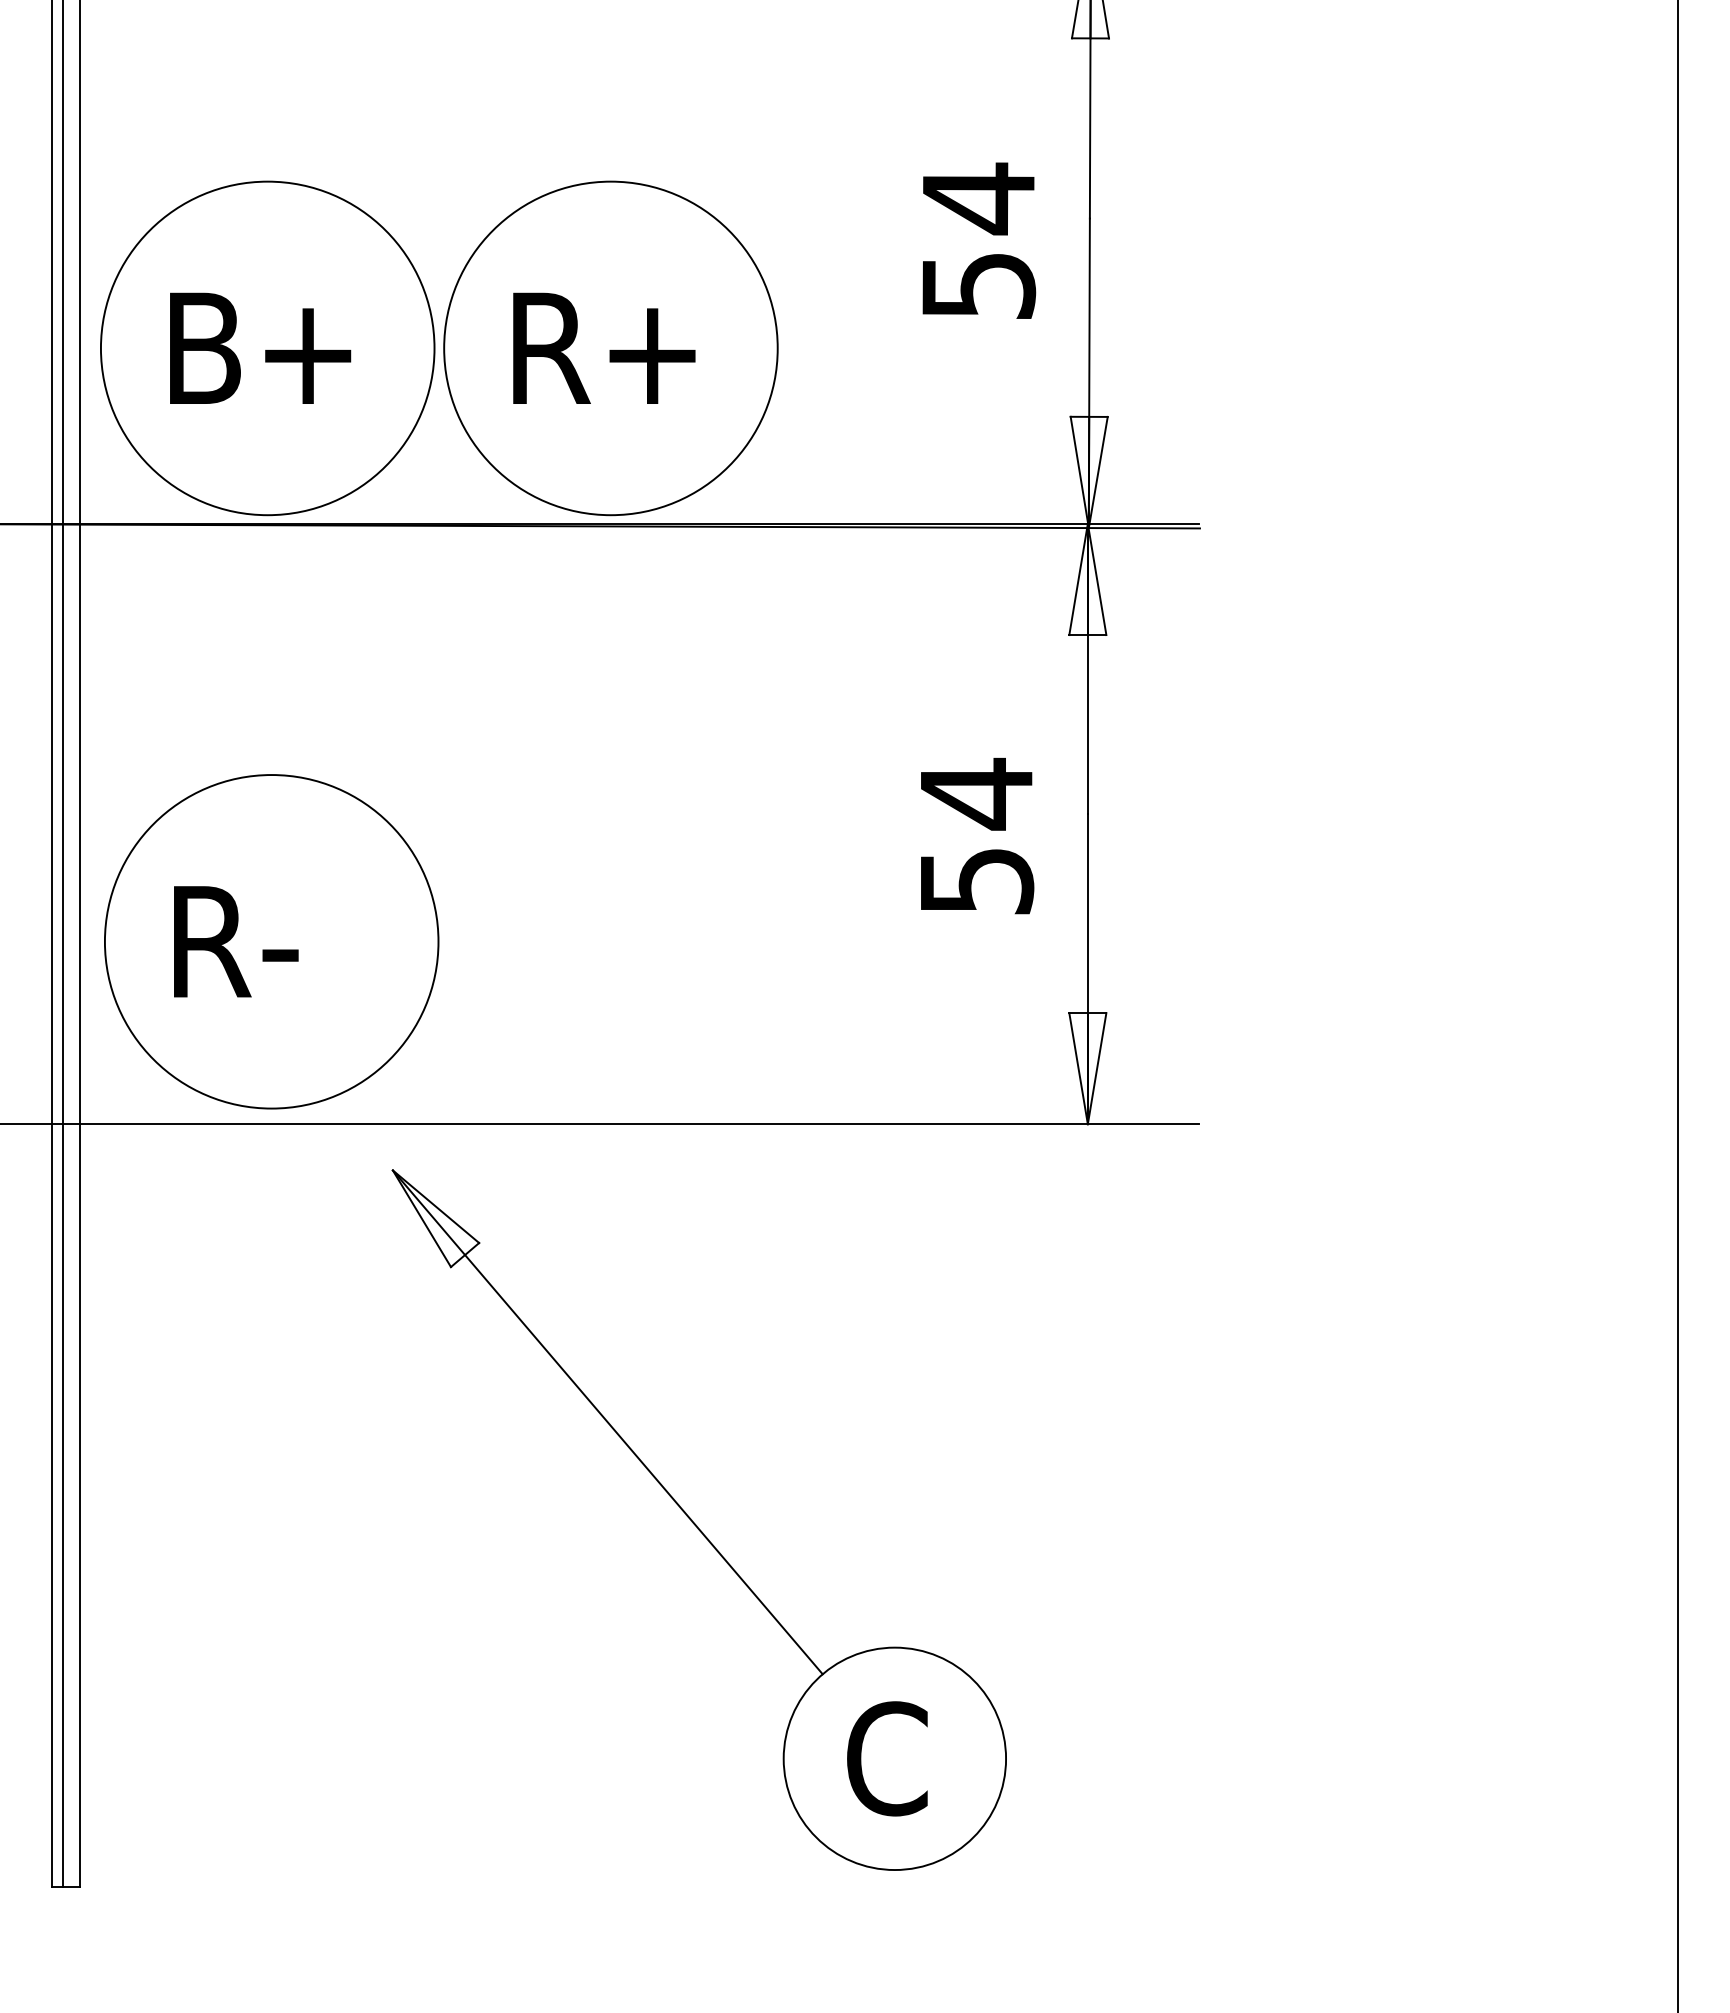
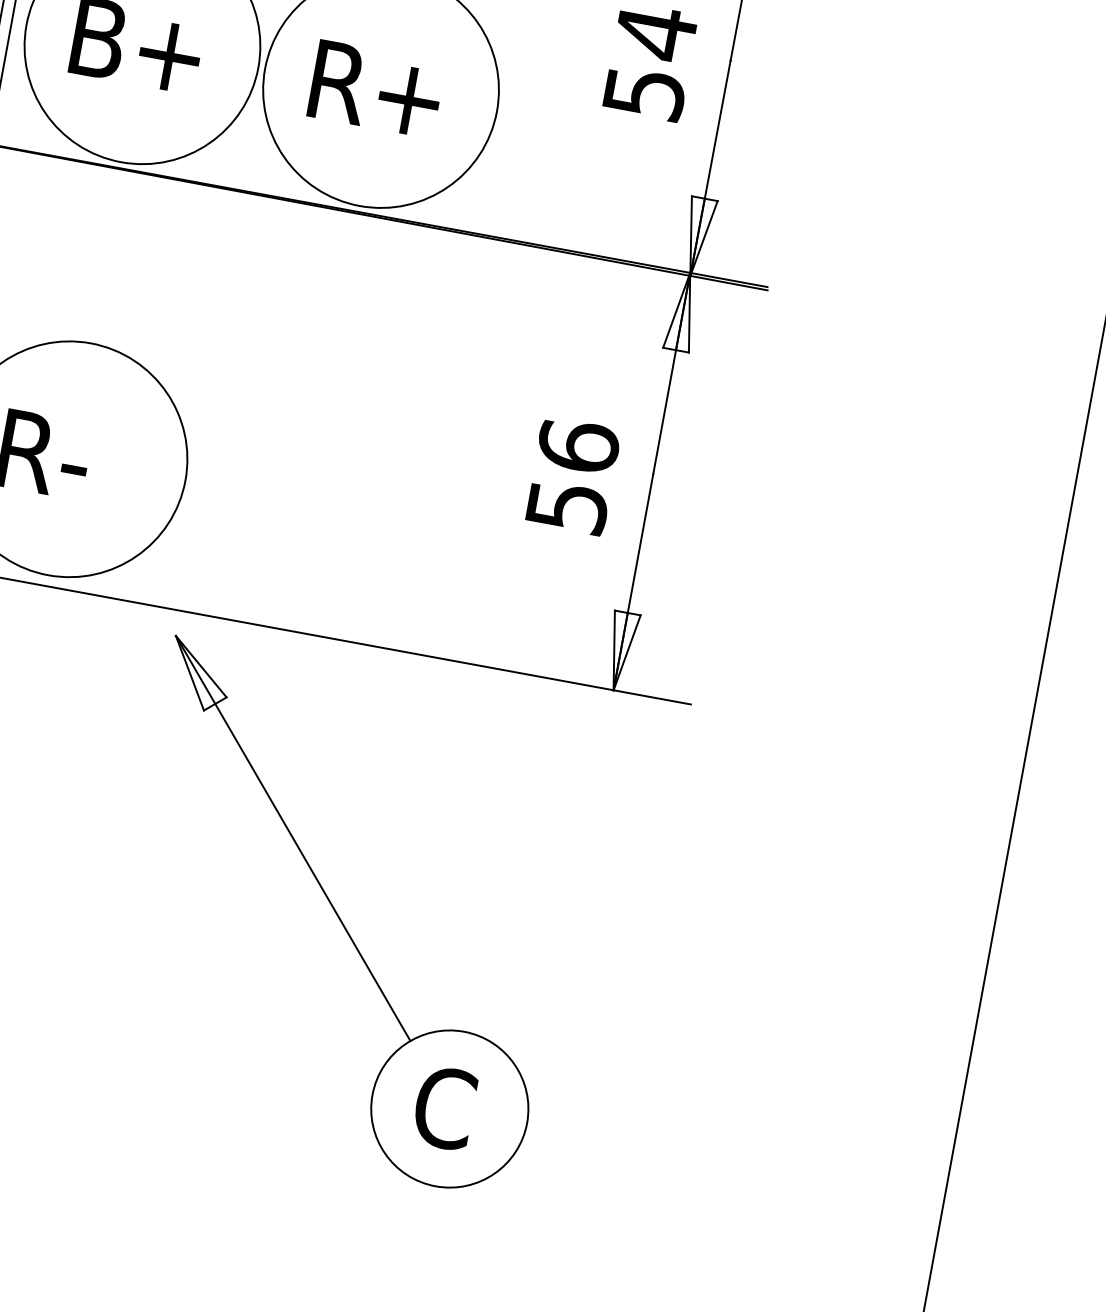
text: (976, 793) -> (578, 446), 54 -> 56
part: (698, 1519) -> (343, 917), moved

